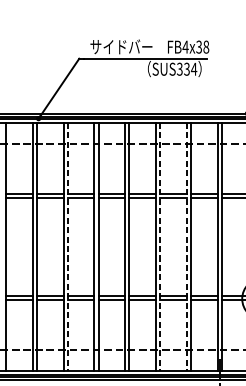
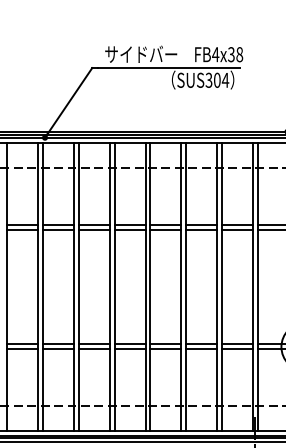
text: (187, 68) -> (217, 79), SUS334 -> SUS304
line: (67, 247) -> (78, 287), dashed -> solid
line: (160, 247) -> (186, 287), dashed -> solid
line: (187, 247) -> (217, 287), dashed -> solid

